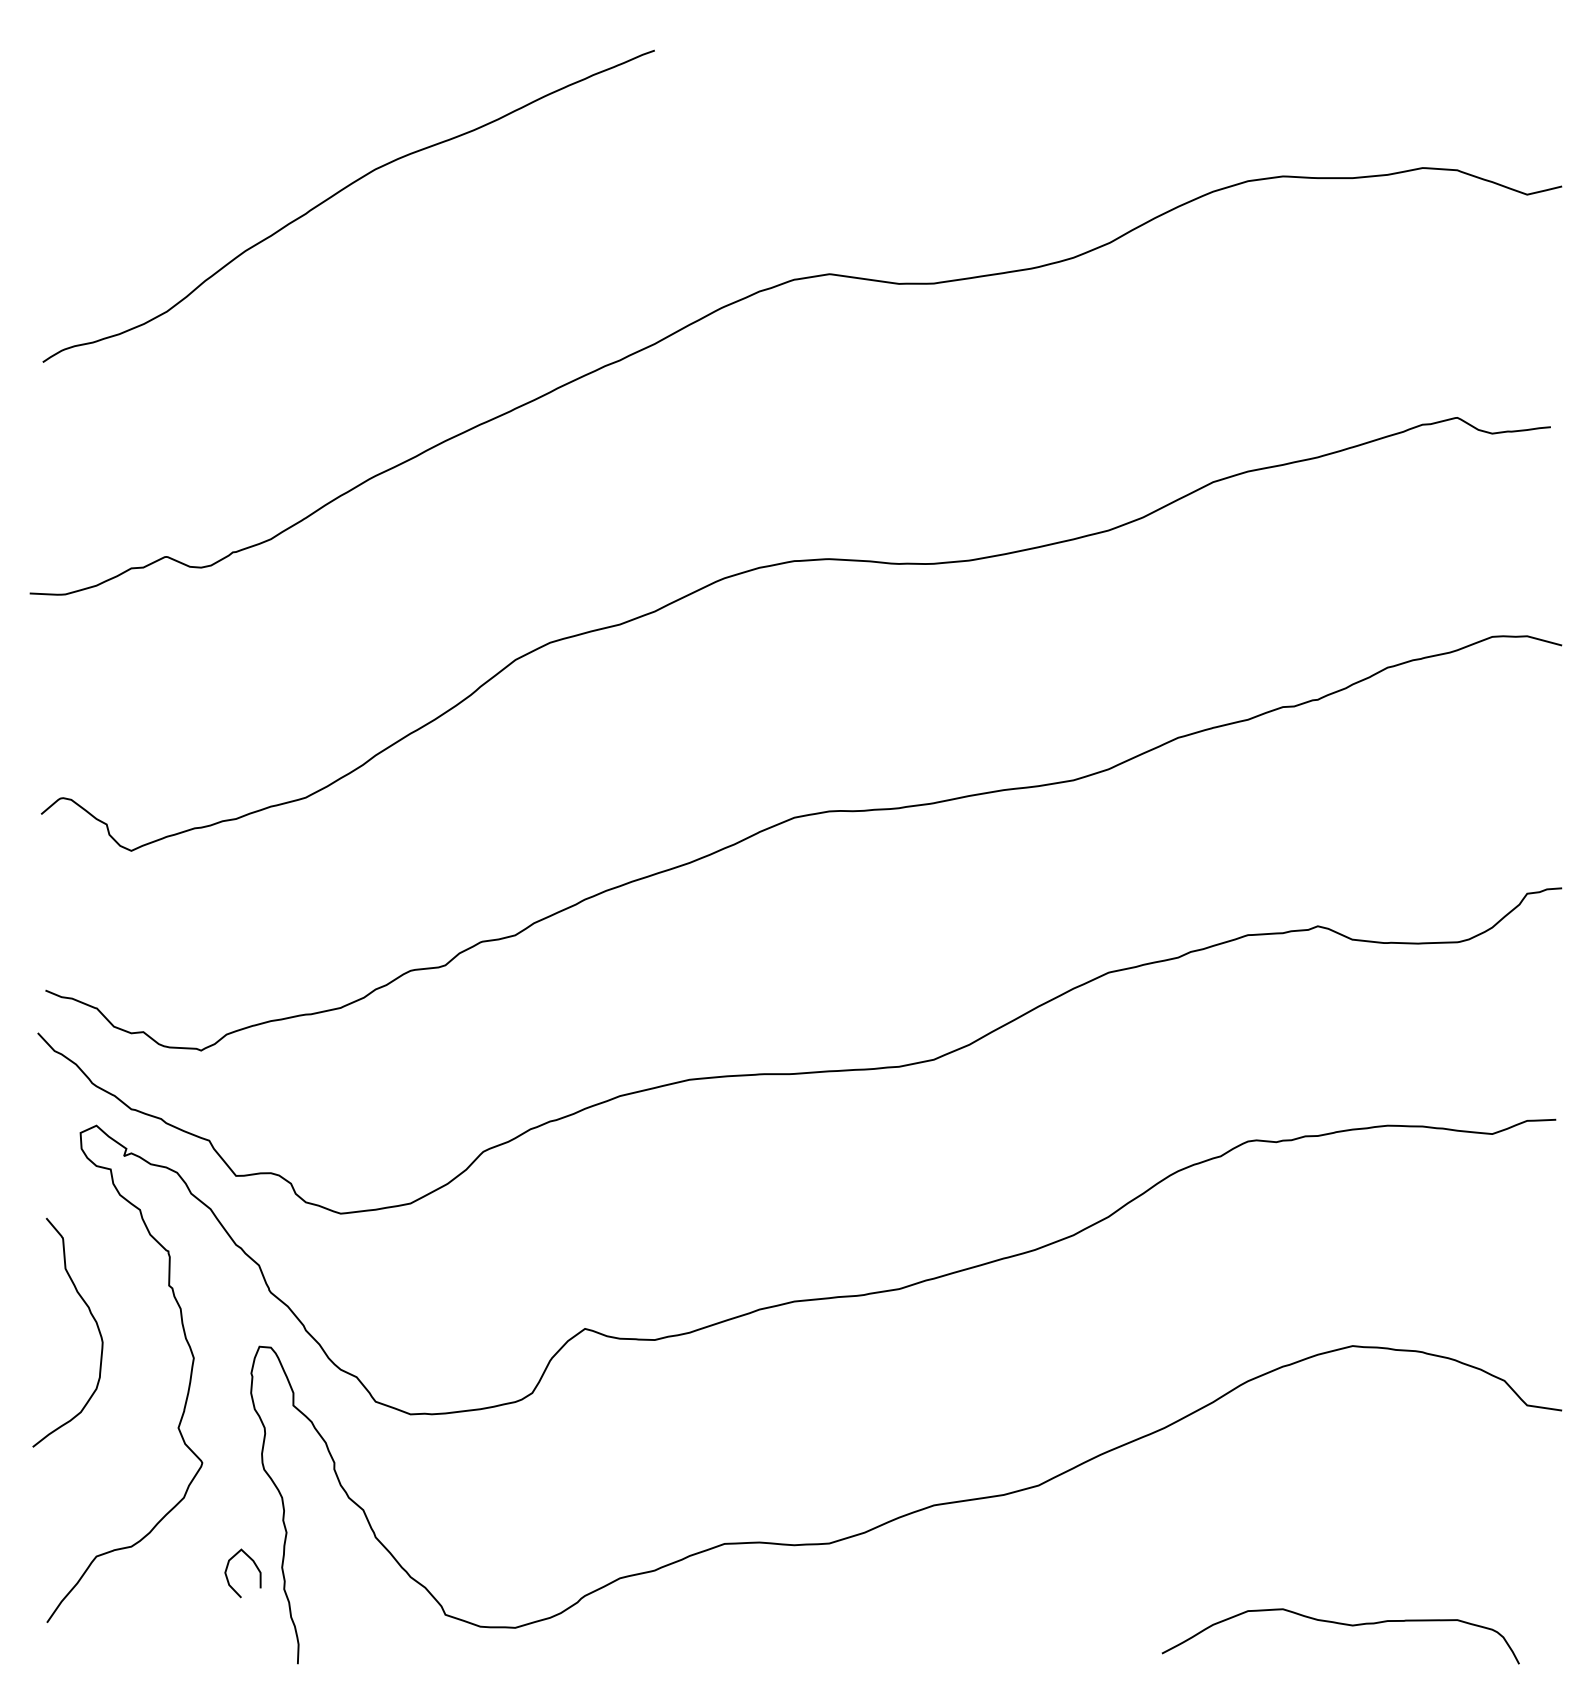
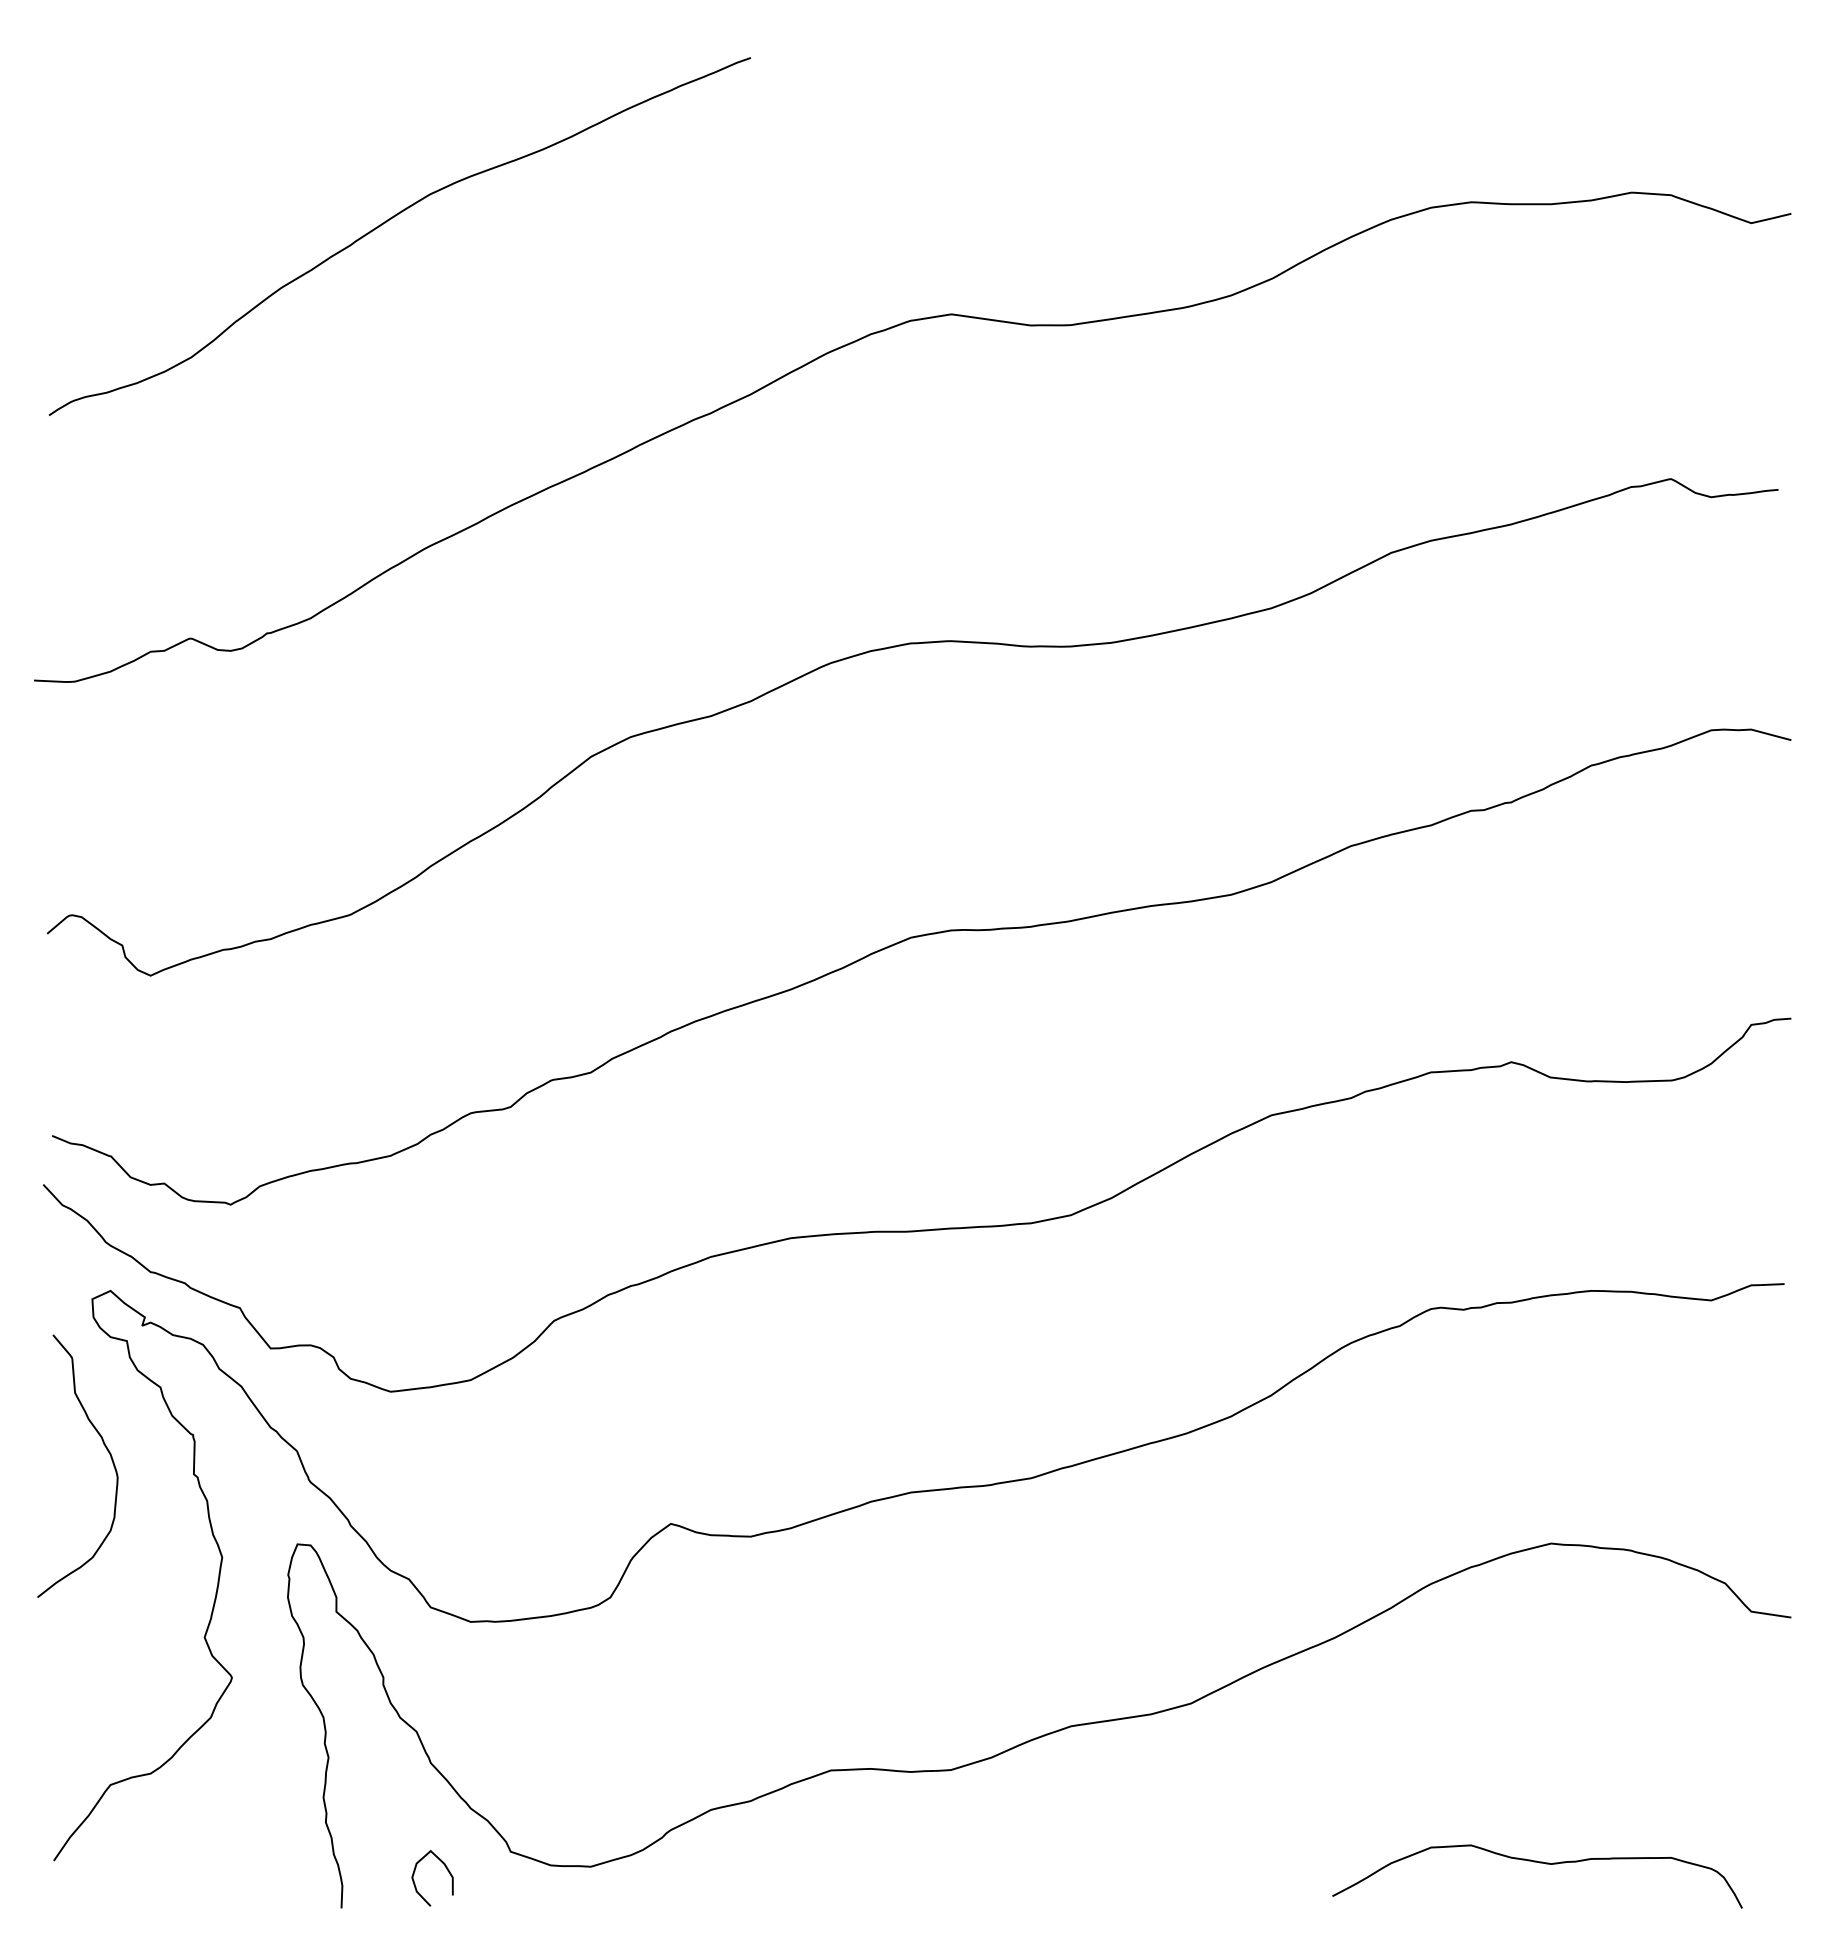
curve: (91, 1315) -> (104, 1446), moved
curve: (255, 1565) -> (446, 1869), moved

